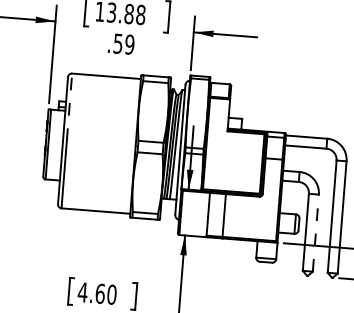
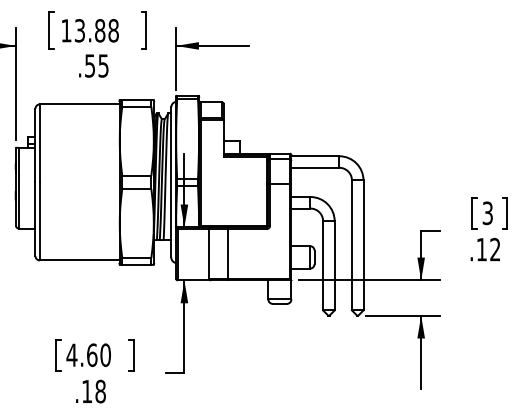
text: (129, 44) -> (103, 65), .59 -> .55
line: (69, 106) -> (39, 142), dashed -> solid
line: (315, 232) -> (334, 265), dashed -> solid

